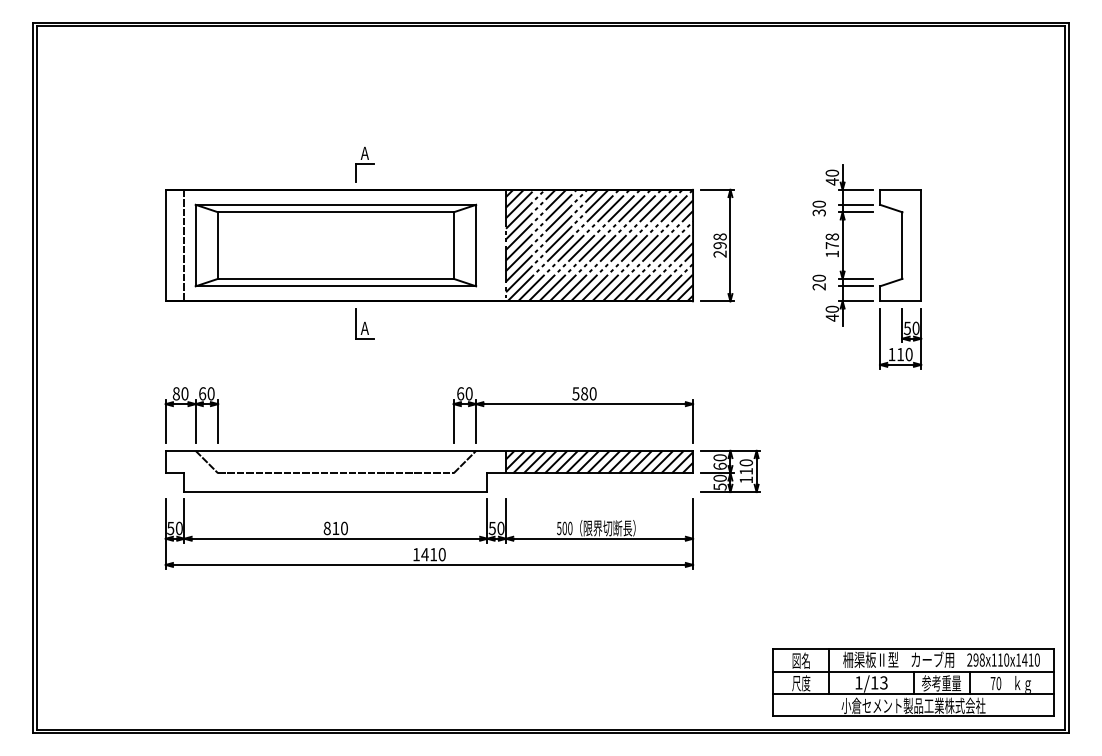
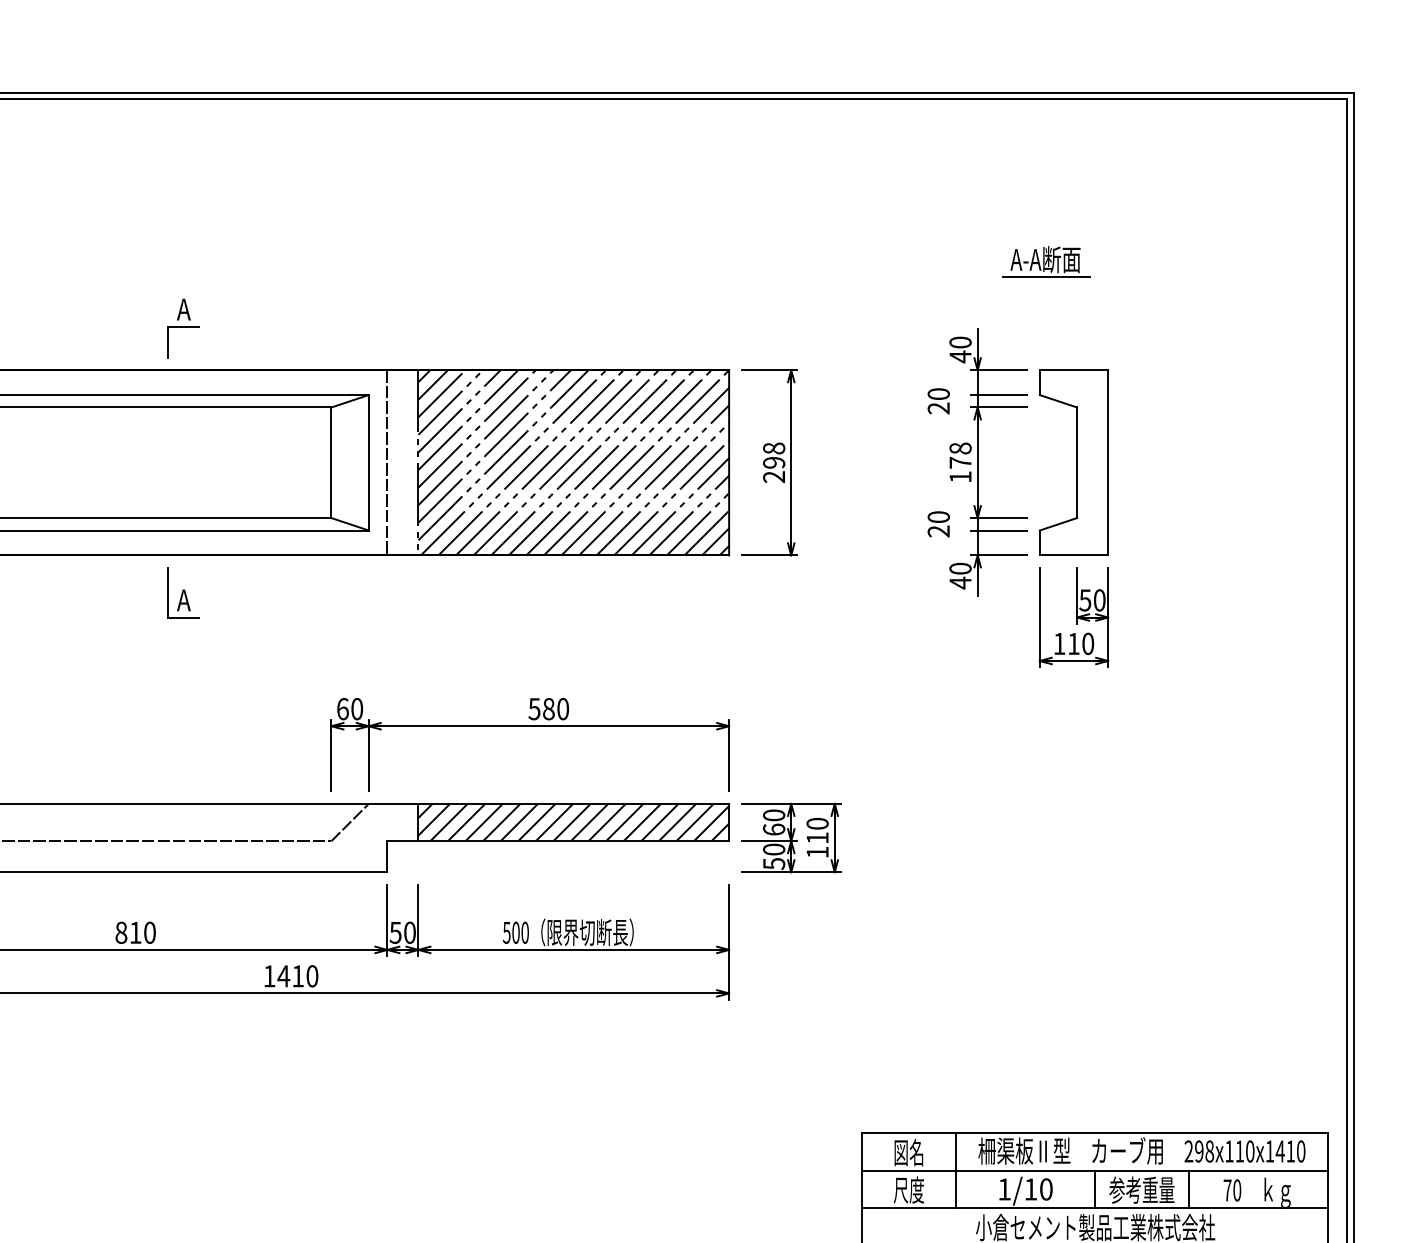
part: (883, 124) -> (1045, 261), added
text: (819, 212) -> (939, 407), 30 -> 20
line: (487, 245) -> (387, 462), added
text: (883, 682) -> (1045, 1188), 1/13 -> 1/10

